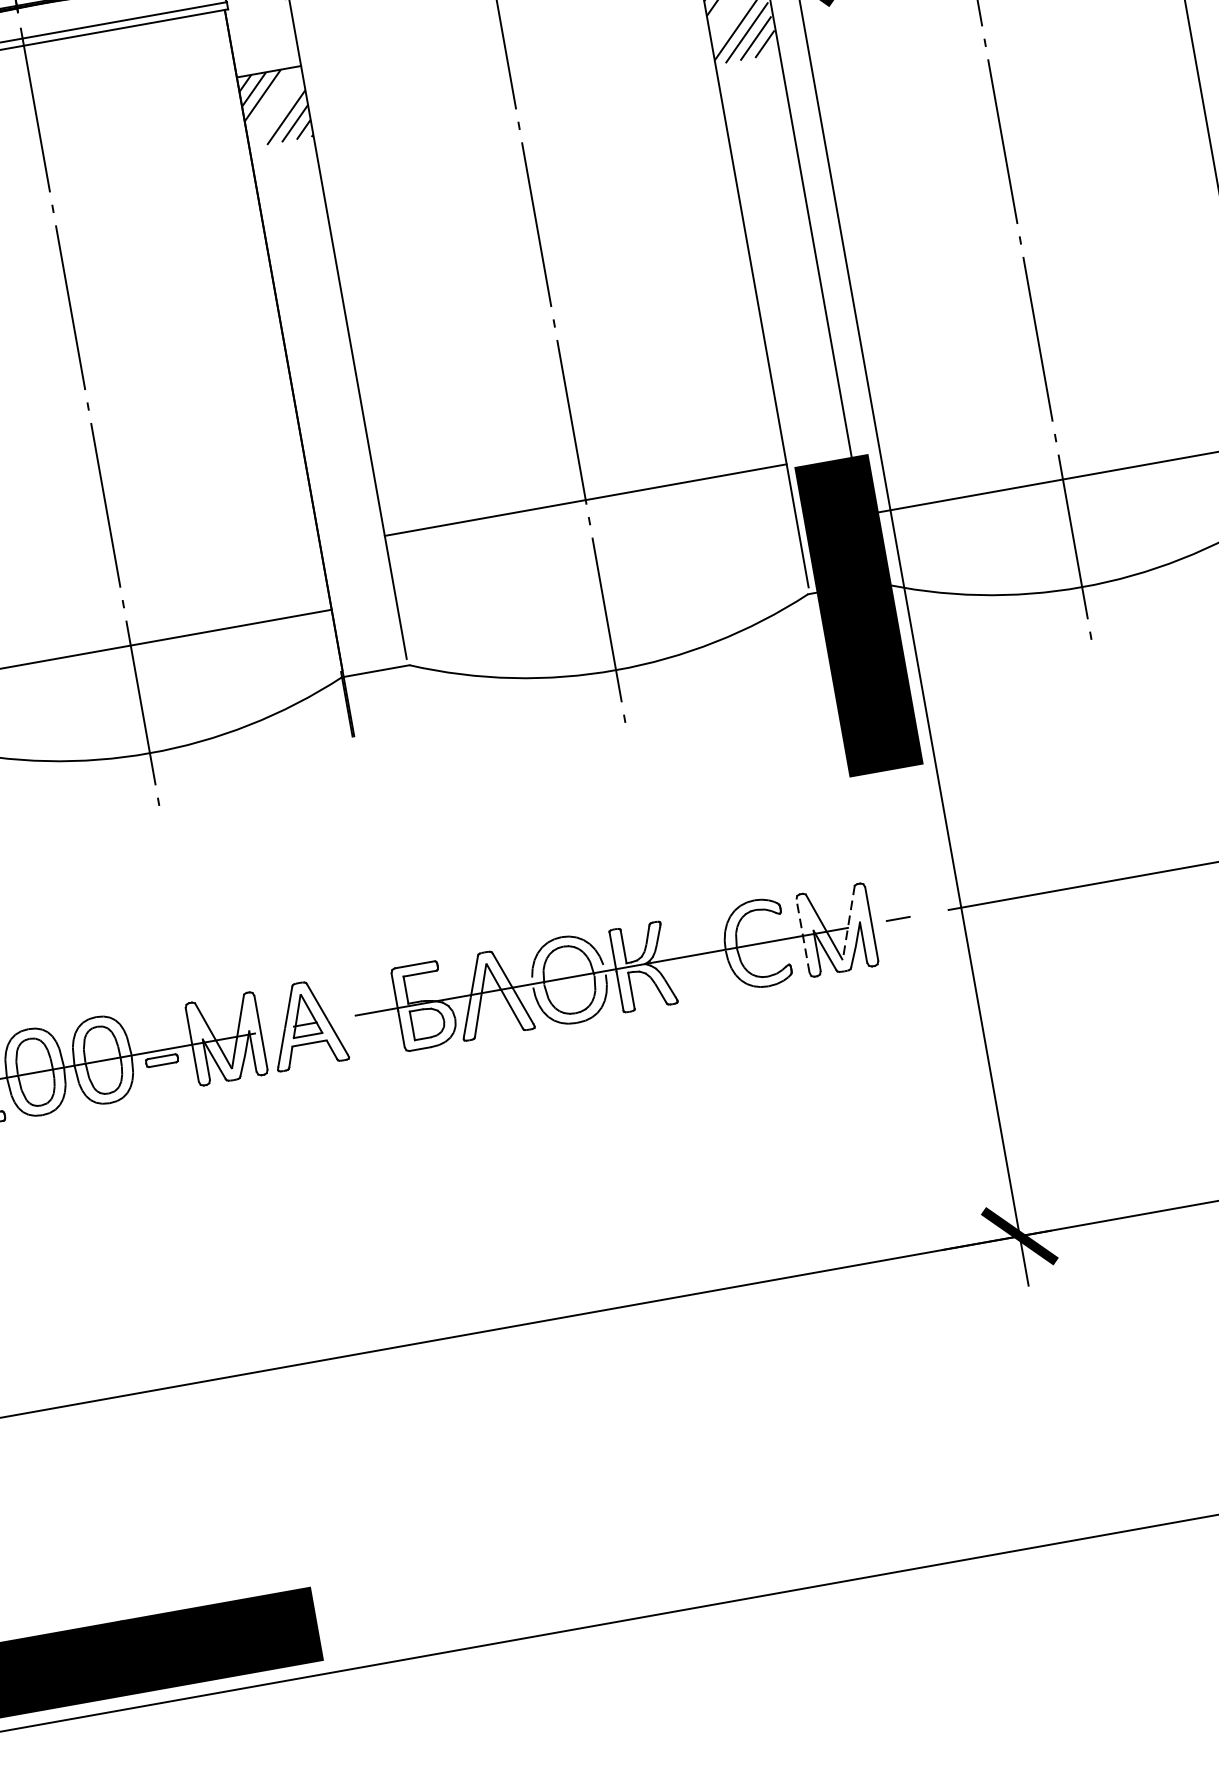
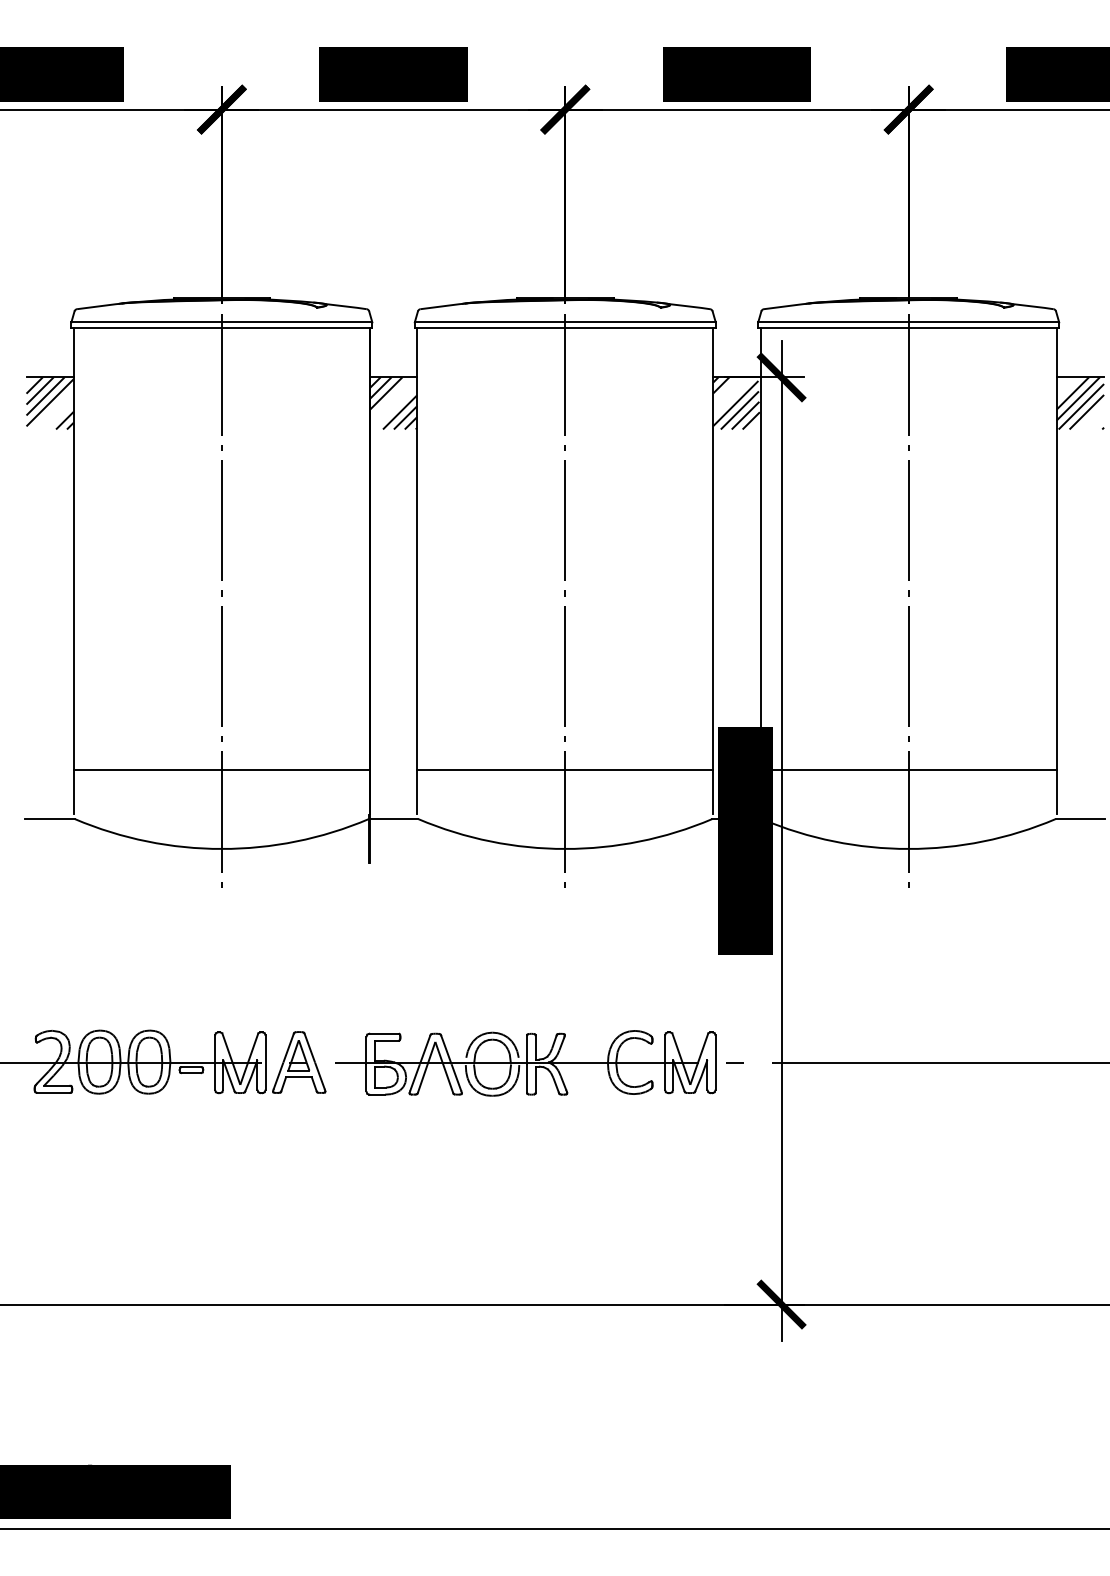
line: (585, 499) -> (565, 769), moved
line: (849, 923) -> (699, 1059), dashed -> solid
line: (803, 935) -> (665, 1062), dashed -> solid

